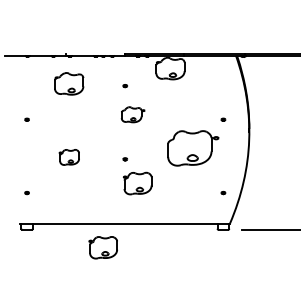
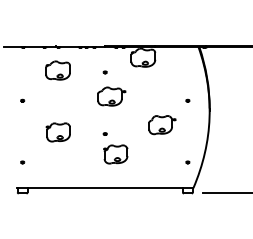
part: (132, 114) -> (111, 96), size x1.43
part: (193, 149) -> (162, 125), size x0.62
part: (68, 157) -> (57, 132), size x1.43
part: (102, 247) -> (86, 208), removed

